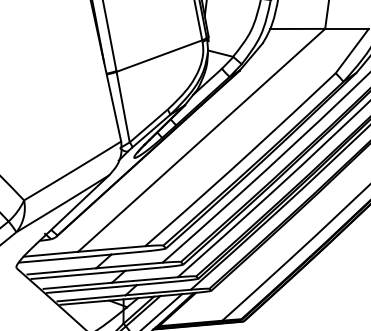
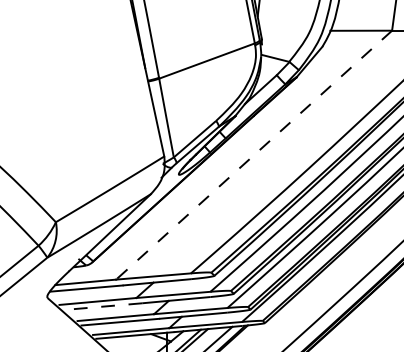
line: (201, 140) -> (253, 155), solid -> dashed
line: (65, 276) -> (102, 307), solid -> dashed

